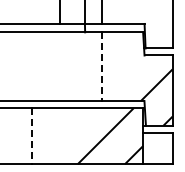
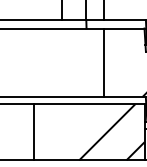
line: (102, 67) -> (103, 63), dashed -> solid
line: (32, 136) -> (33, 132), dashed -> solid

